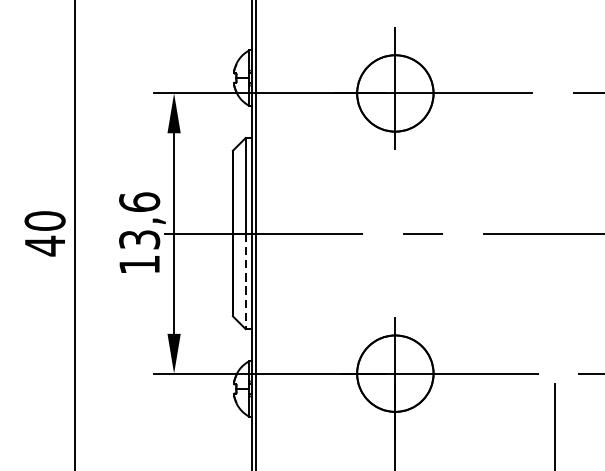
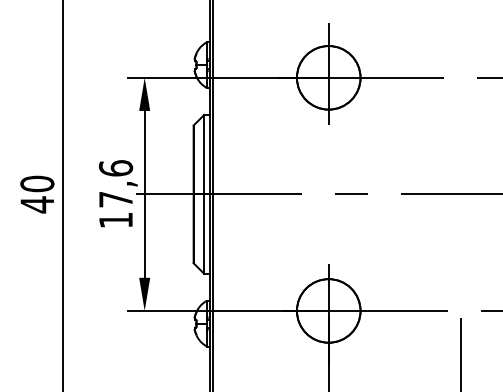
text: (139, 239) -> (115, 199), 13,6 -> 17,6
line: (246, 281) -> (204, 234), dashed -> solid

